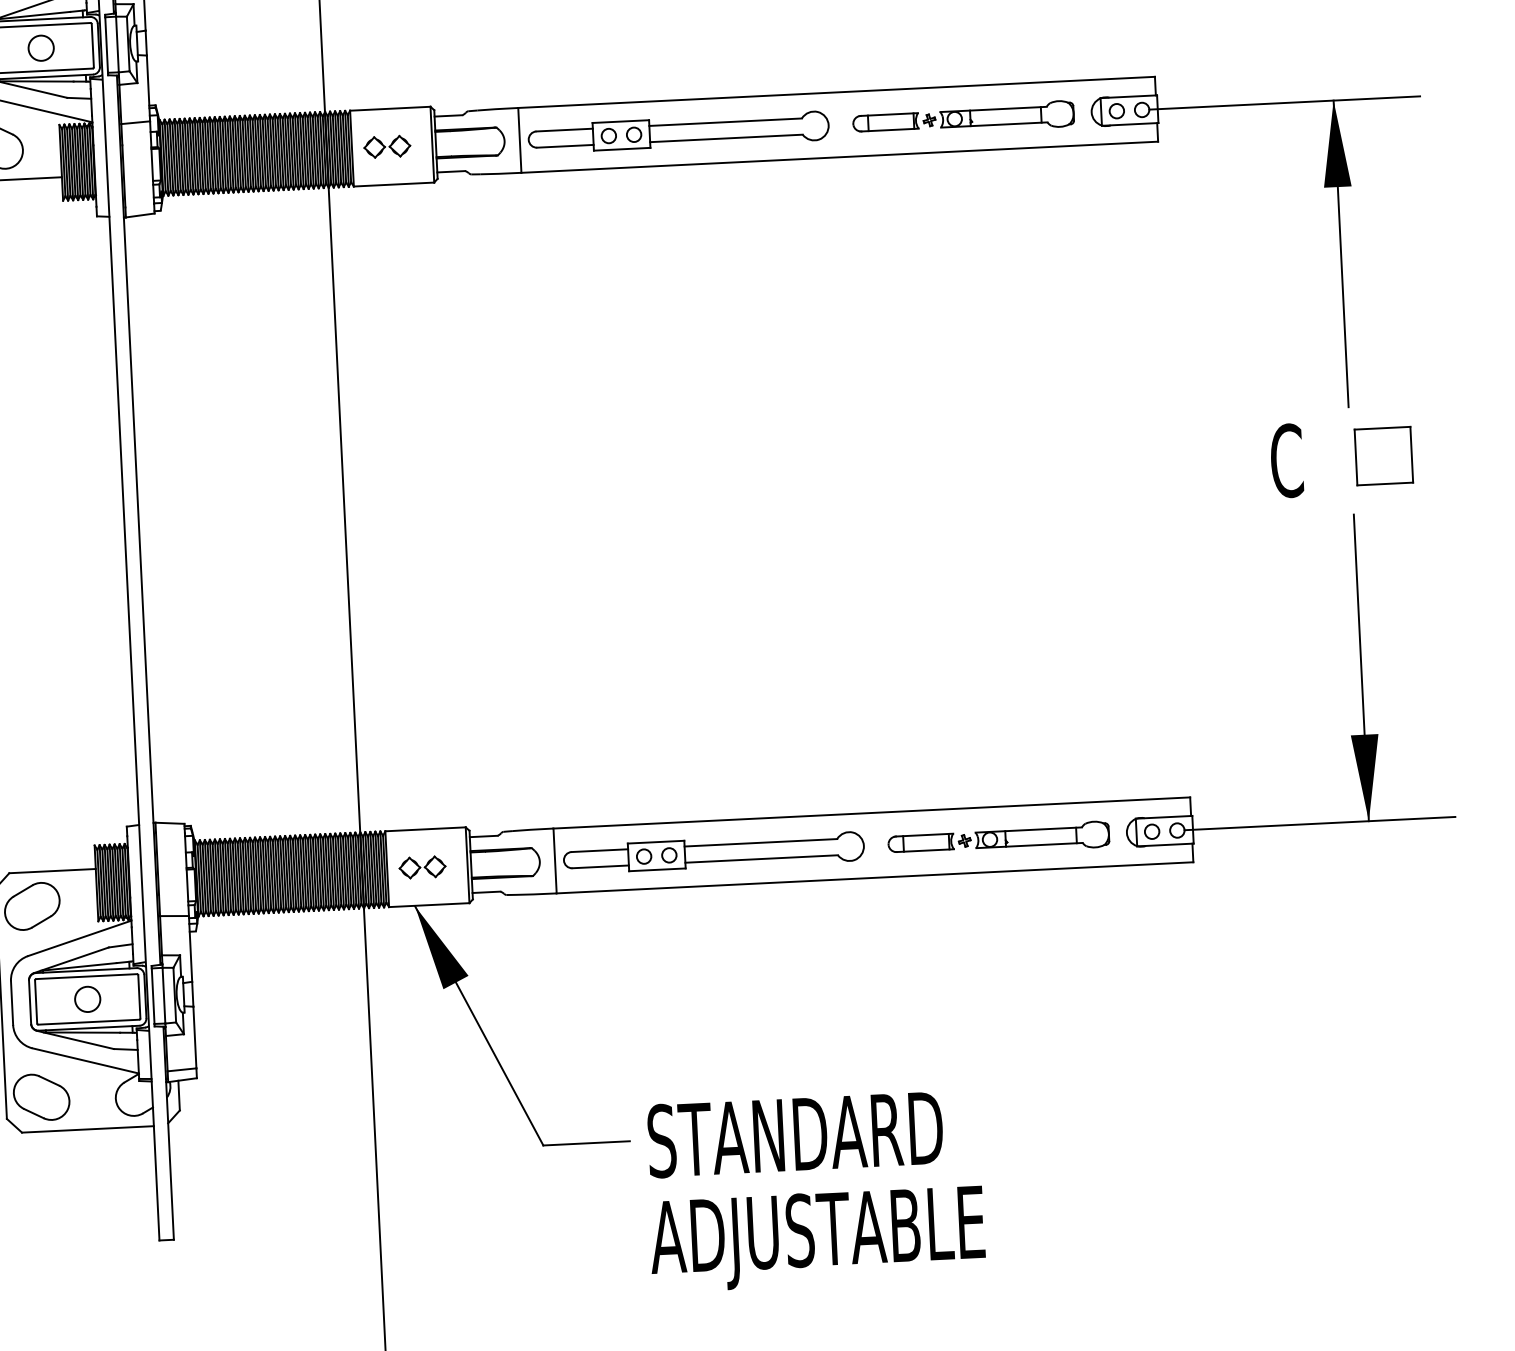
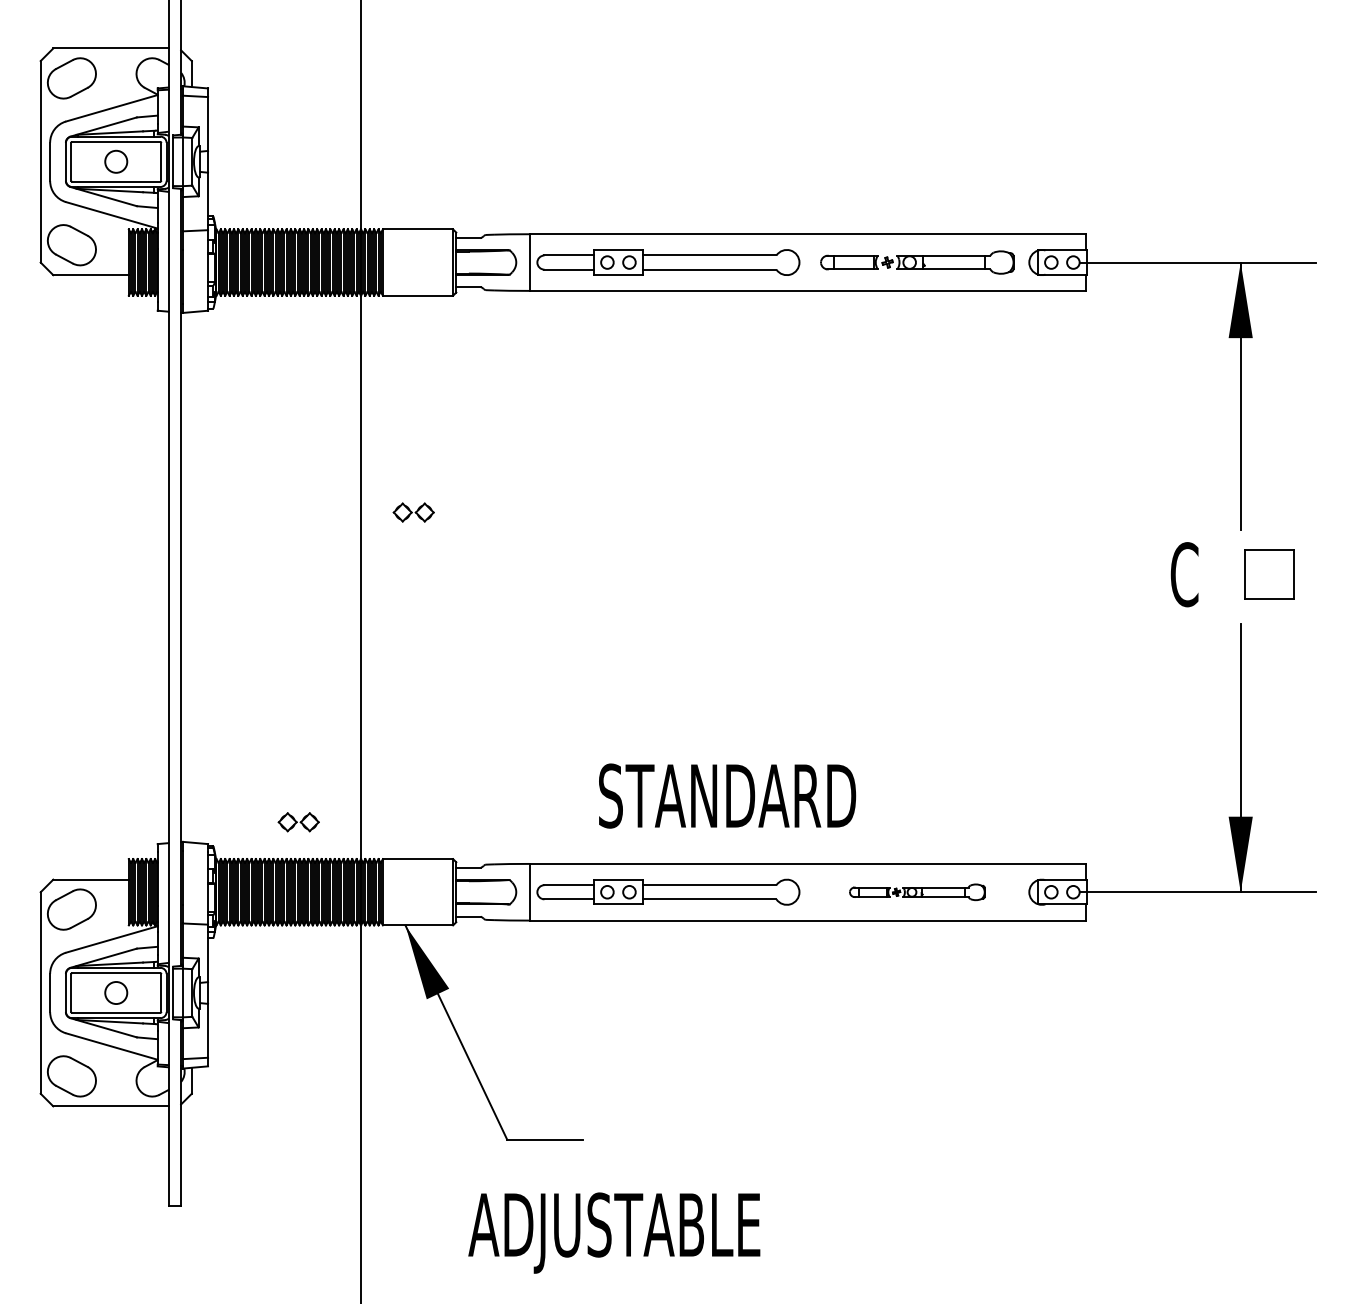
part: (386, 146) -> (413, 512), moved
part: (998, 839) -> (917, 892), size x0.7
part: (422, 867) -> (298, 822), moved
text: (795, 1133) -> (727, 795), moved
text: (817, 1238) -> (614, 1232), moved

